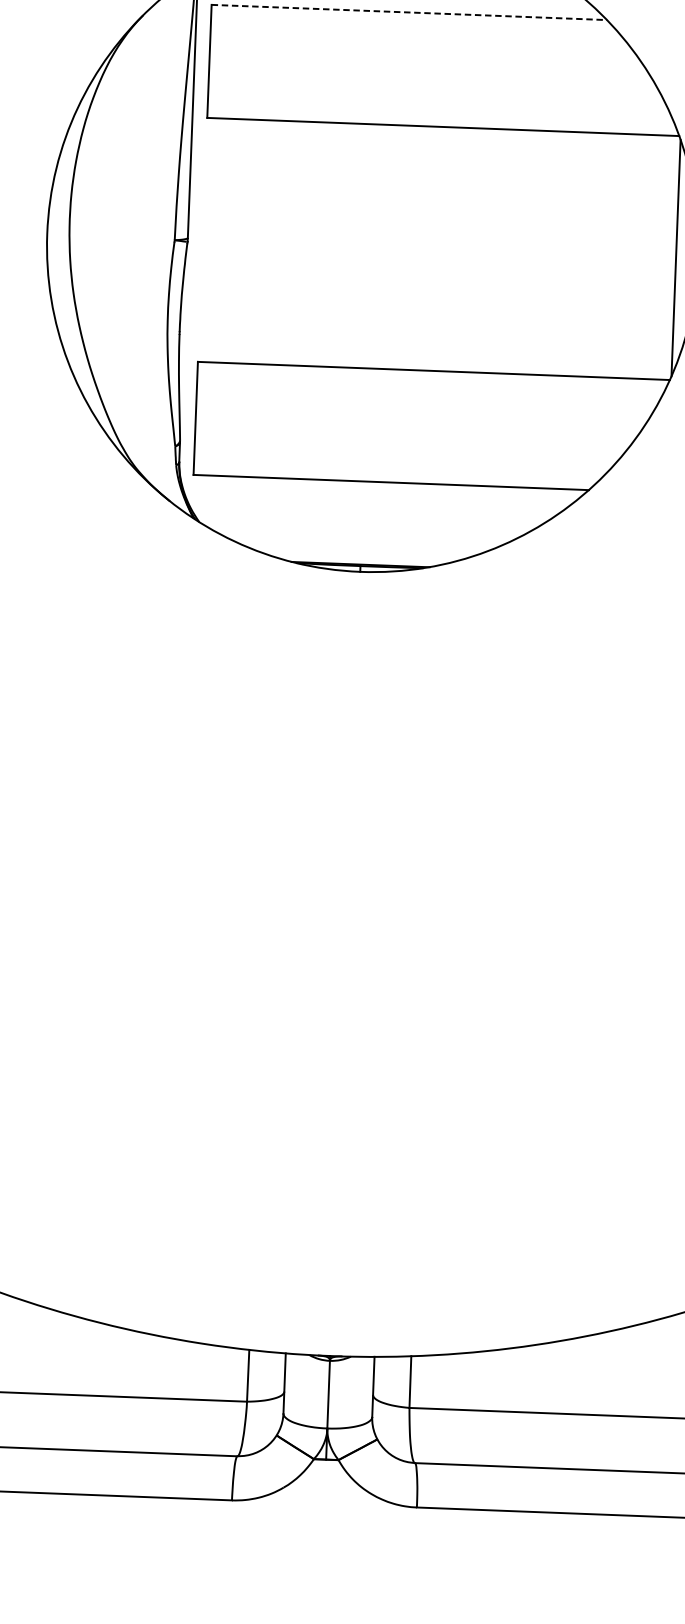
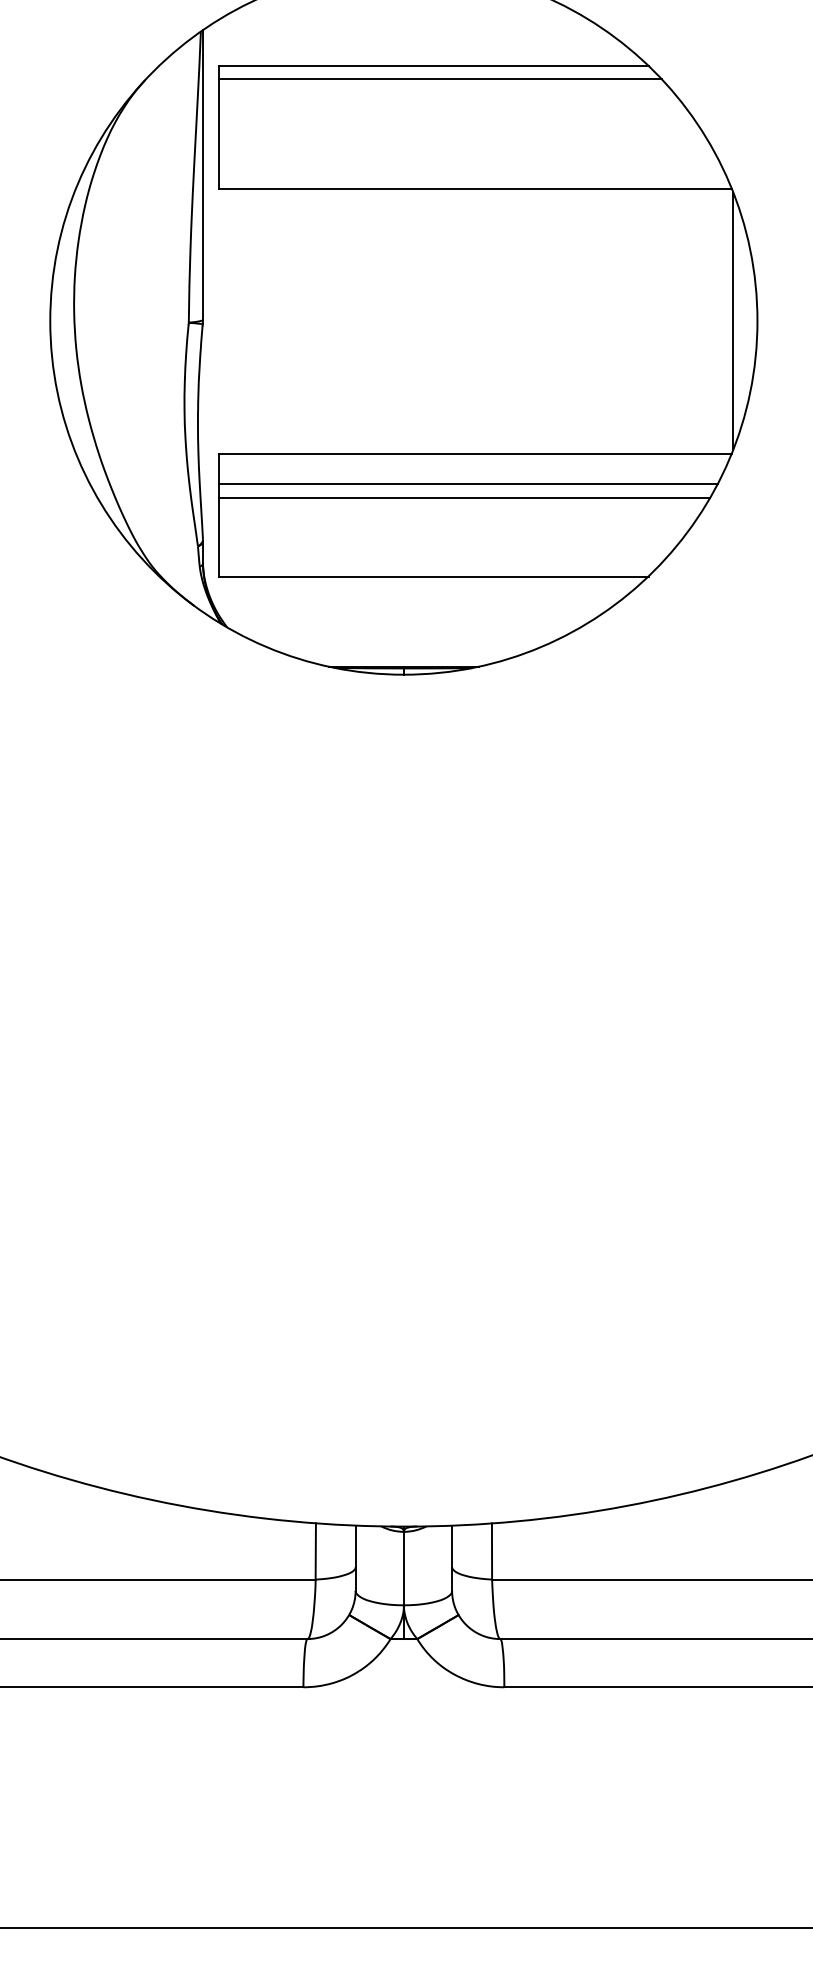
line: (409, 12) -> (433, 65), dashed -> solid
line: (415, 25) -> (440, 79), added
line: (426, 398) -> (468, 483), added
line: (422, 410) -> (464, 497), added

